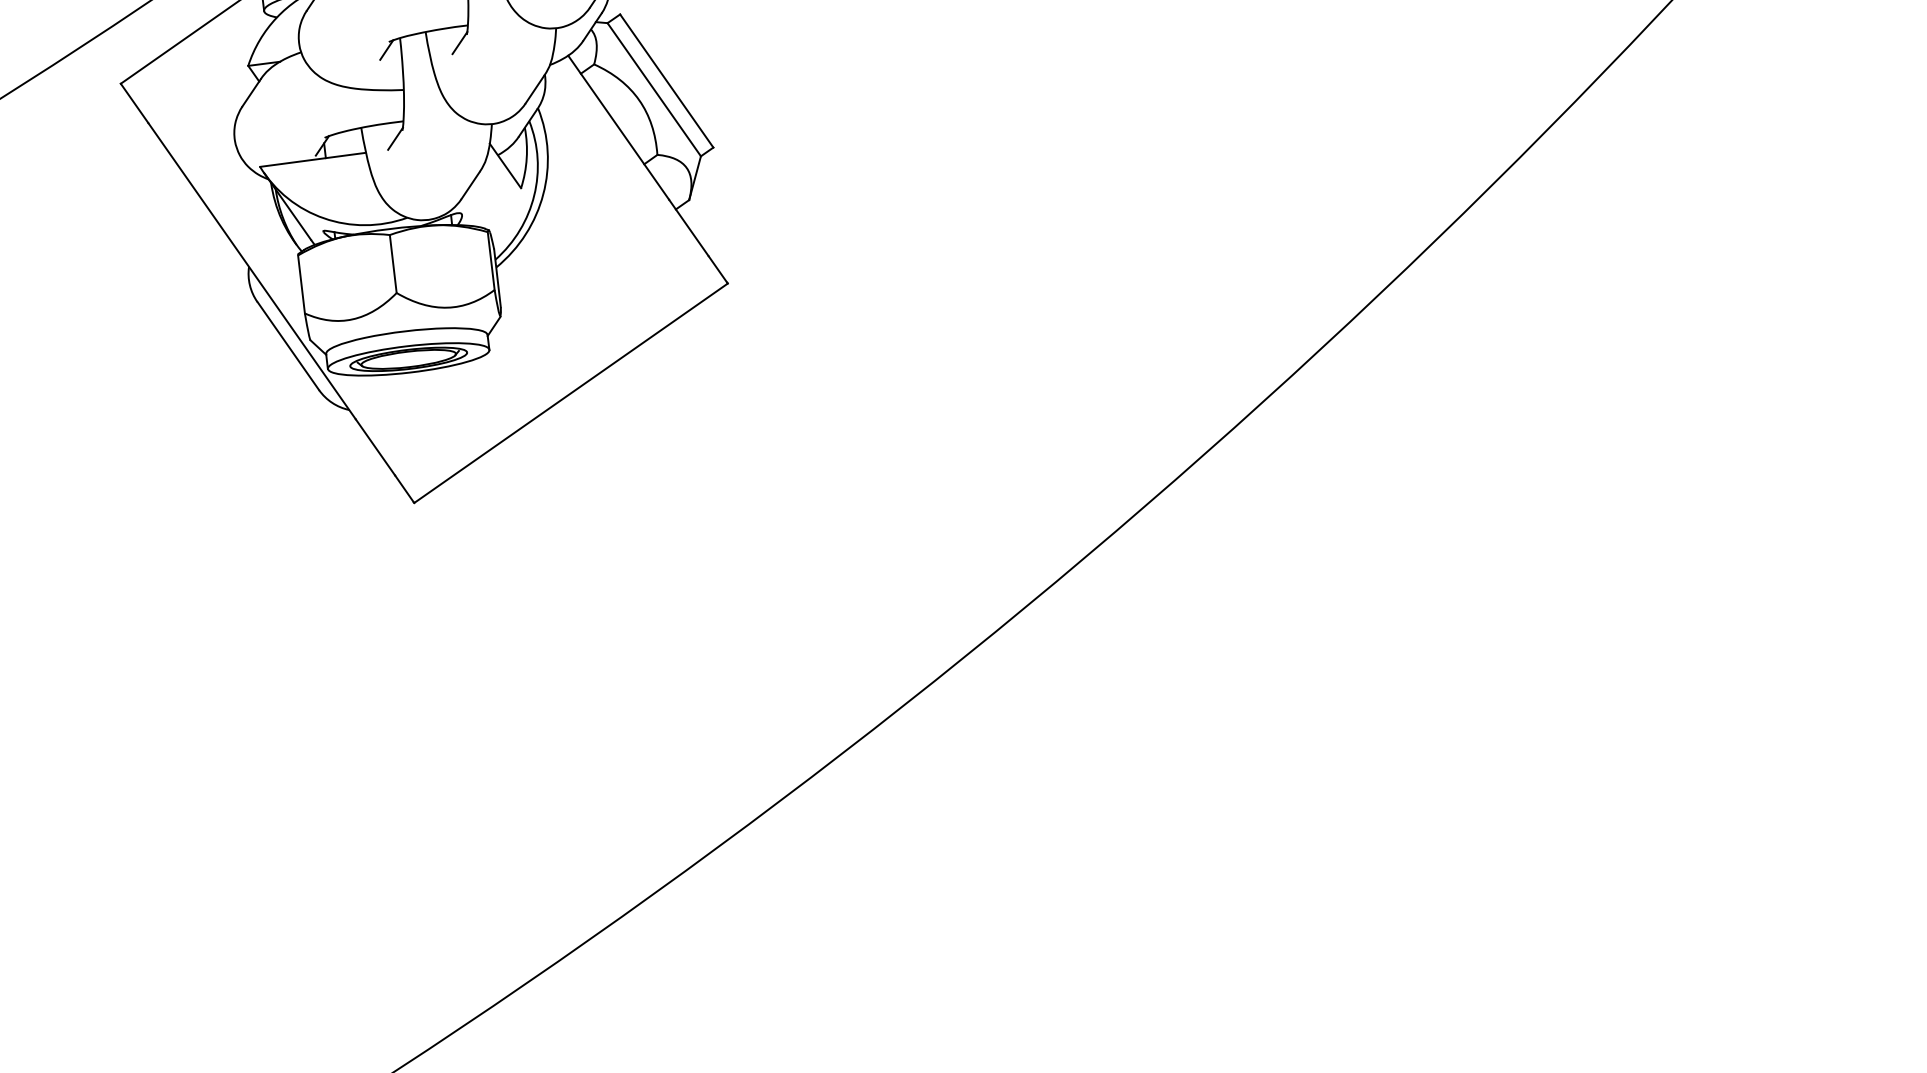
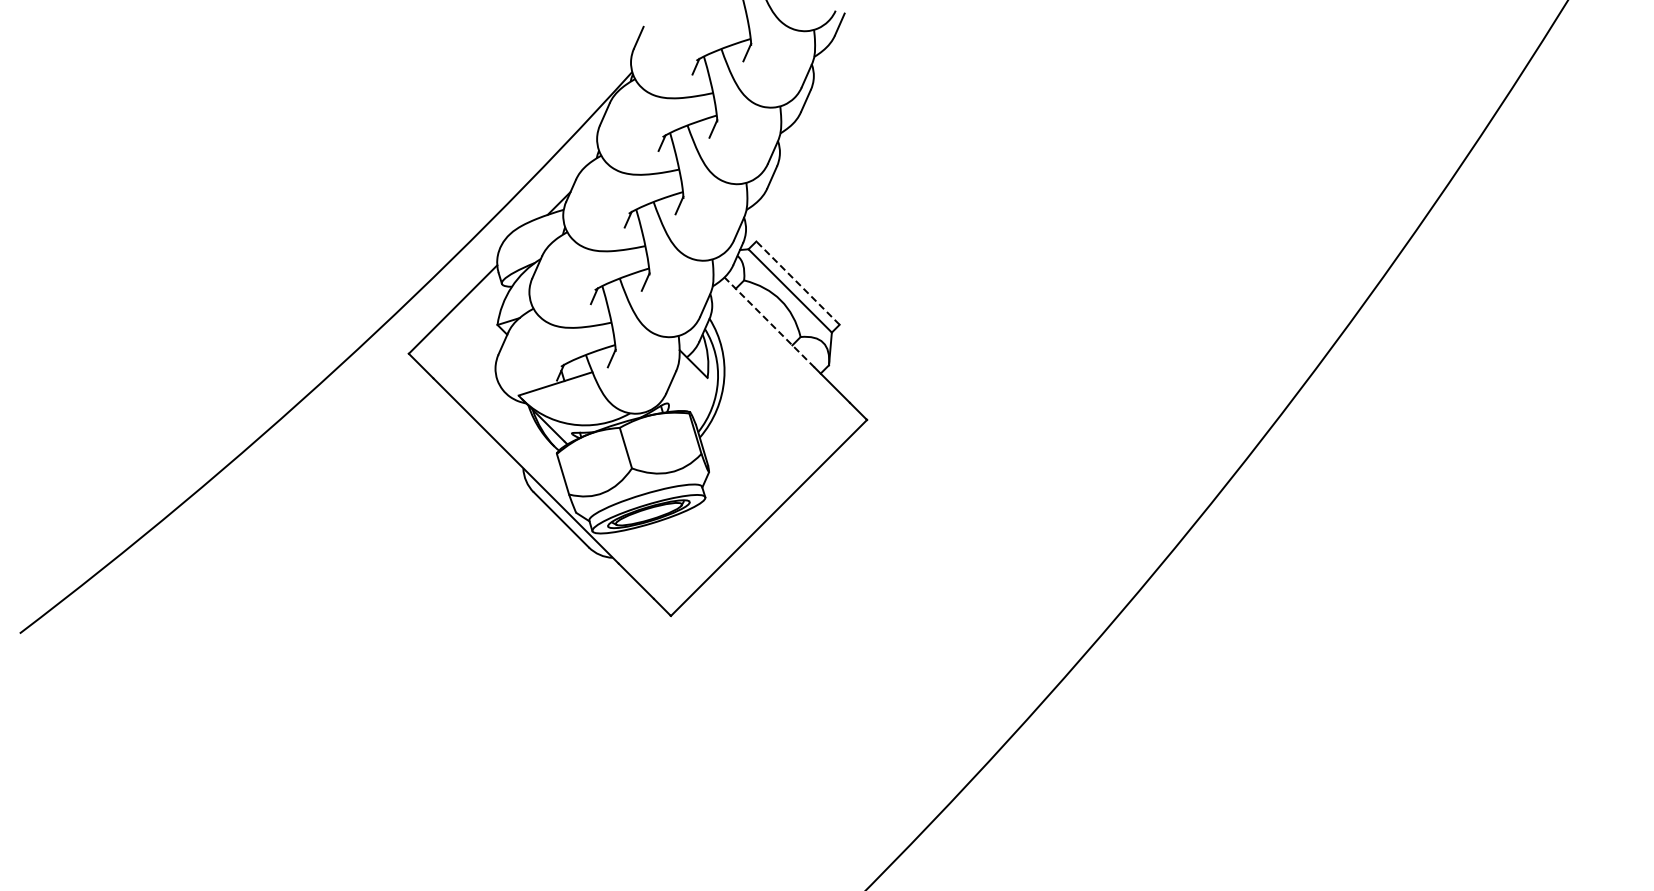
line: (667, 81) -> (798, 283), solid -> dashed
line: (618, 127) -> (769, 322), solid -> dashed

